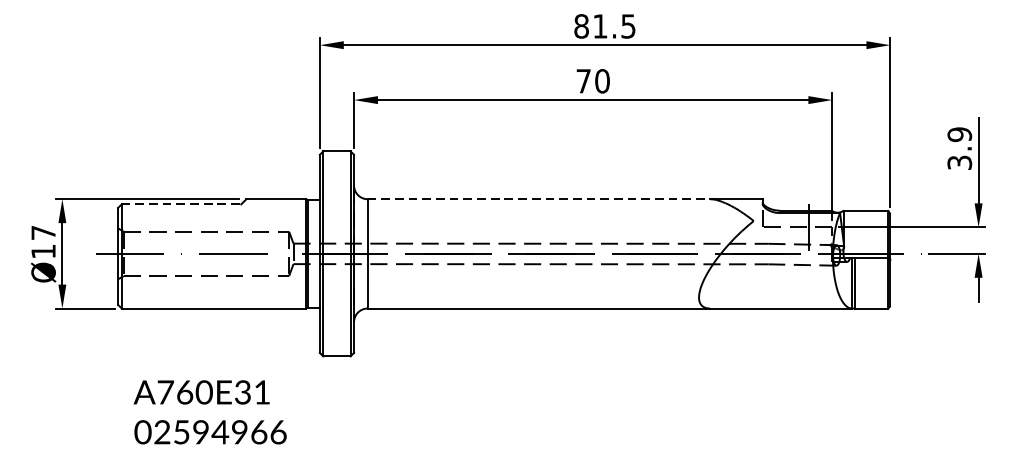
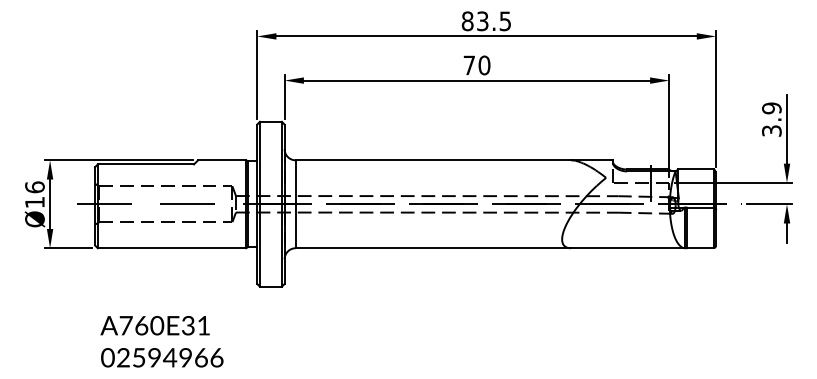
text: (600, 26) -> (482, 21), 81.5 -> 83.5
line: (539, 199) -> (433, 160), dashed -> solid
line: (182, 204) -> (146, 164), dashed -> solid
text: (43, 233) -> (34, 187), Ø17 -> Ø16
text: (209, 412) -> (161, 341), moved

